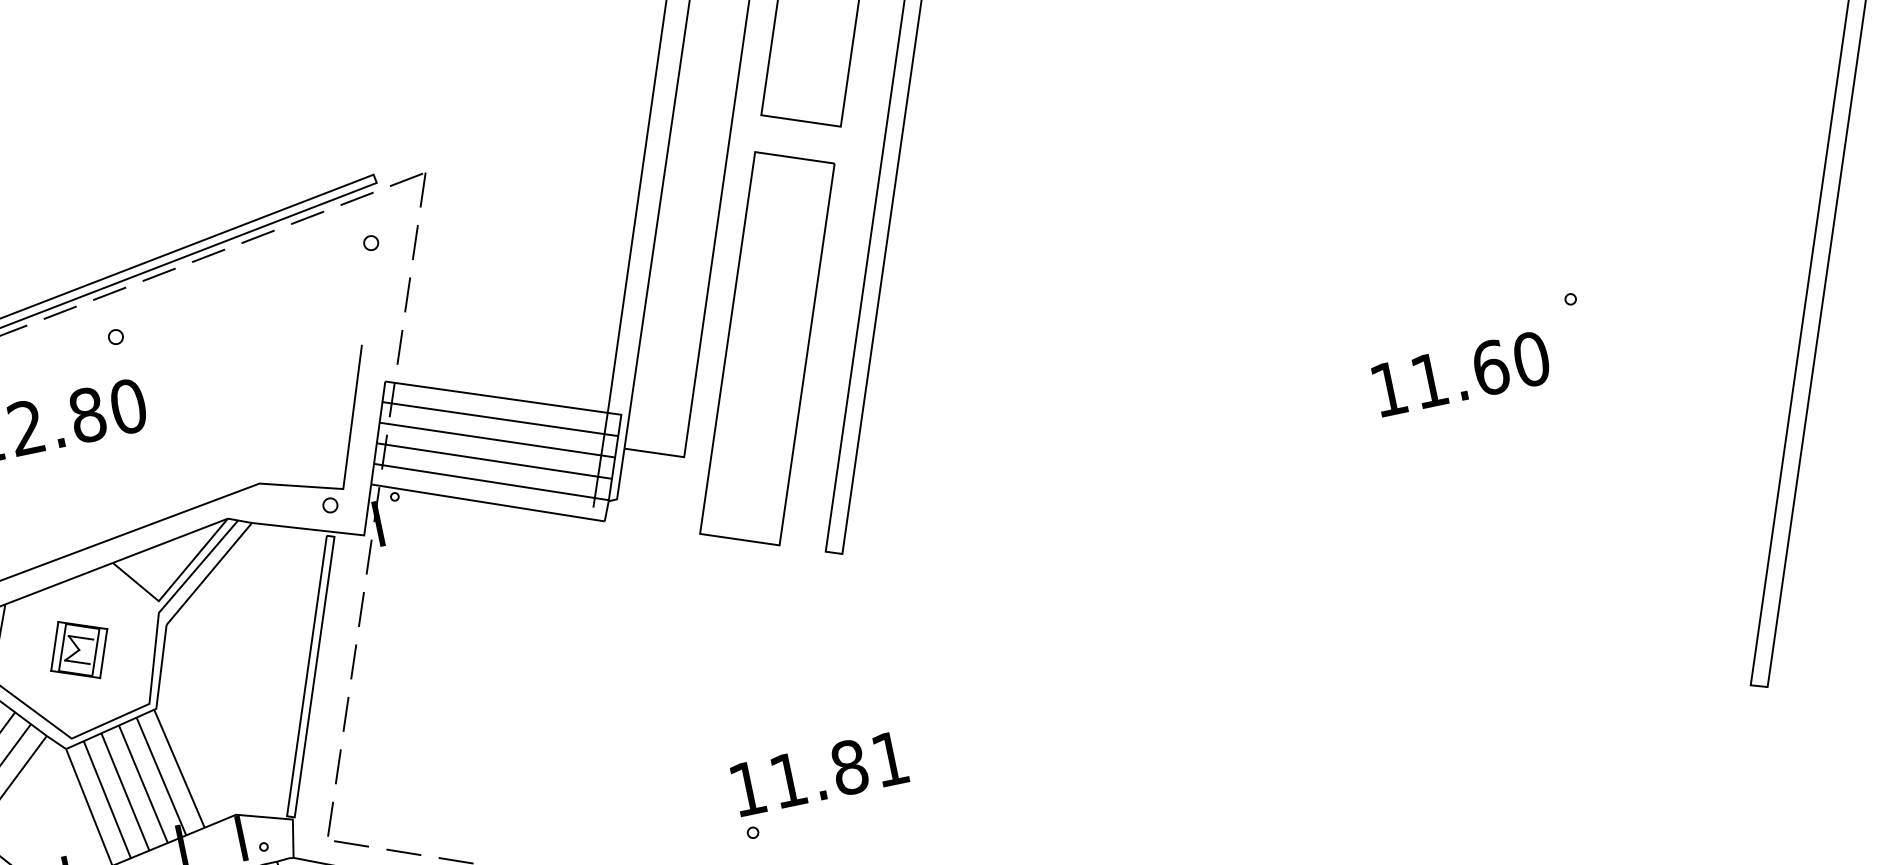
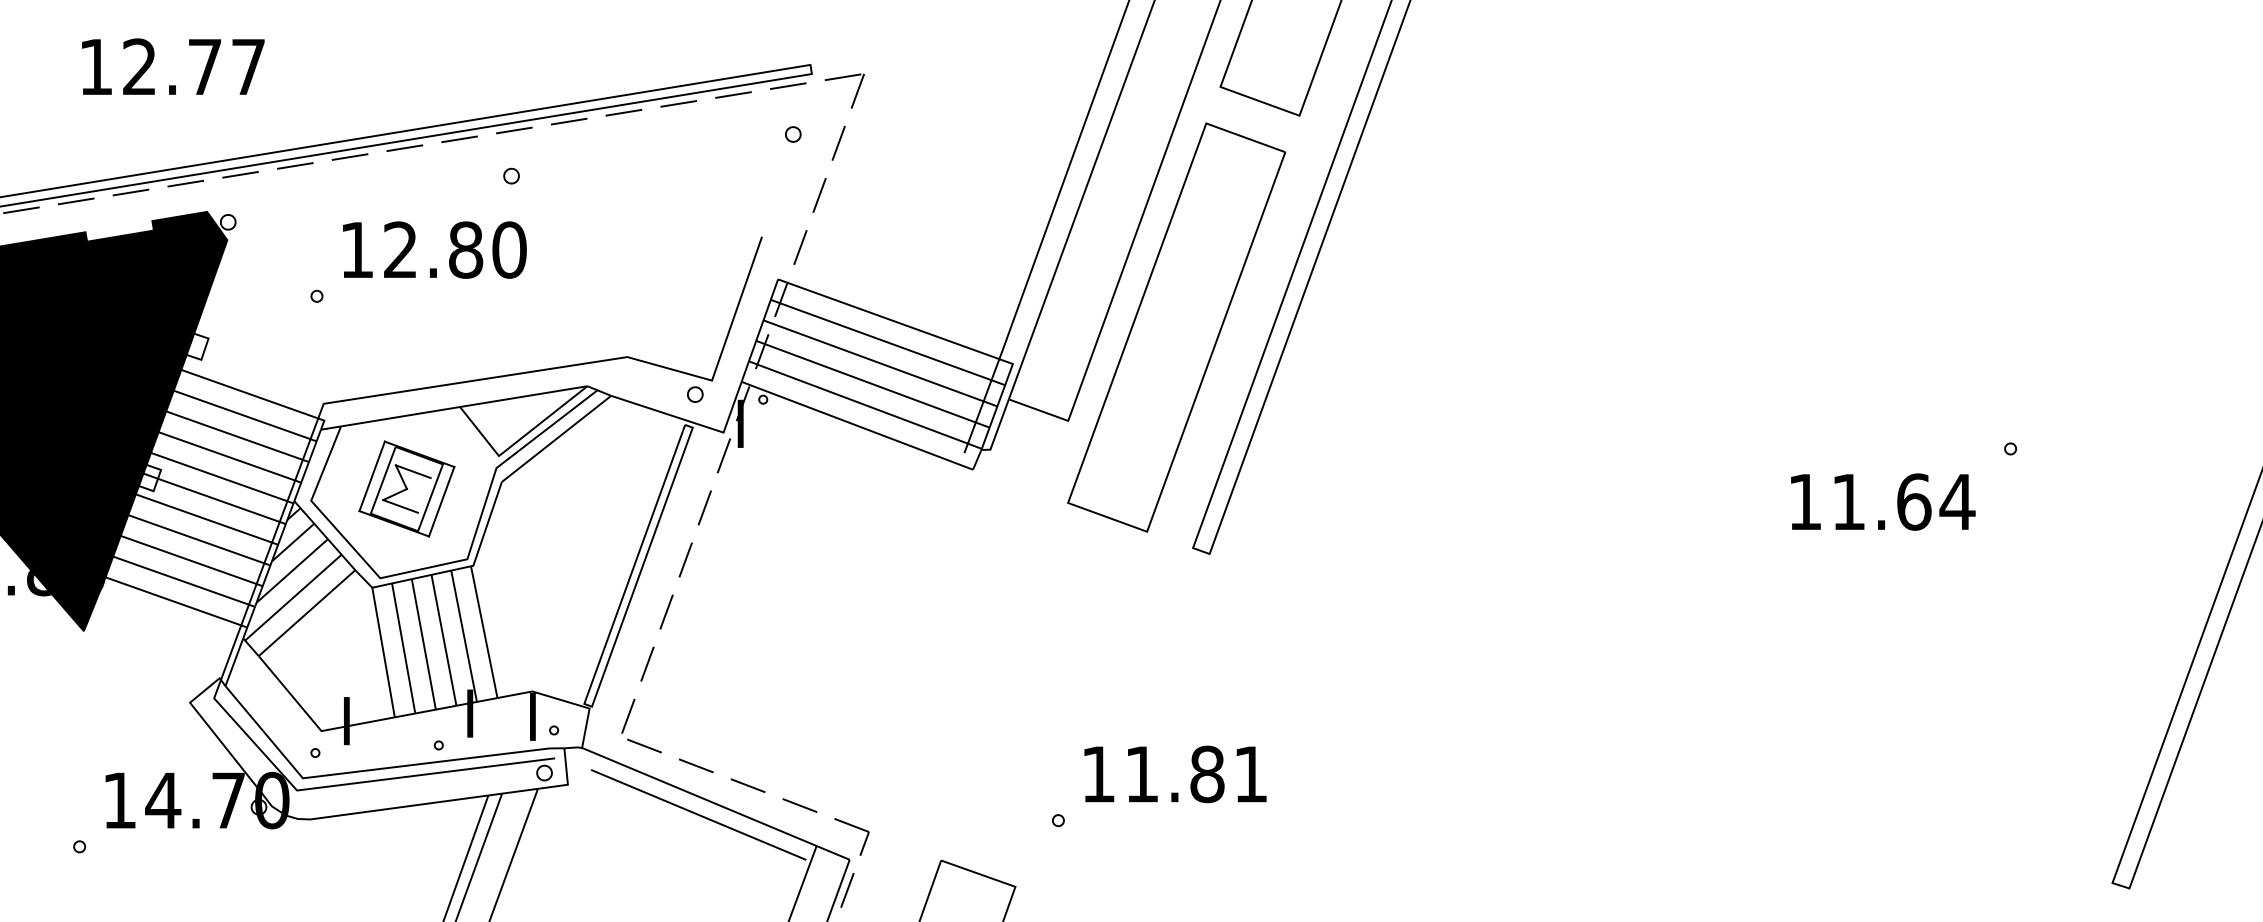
text: (1531, 358) -> (1957, 501), 11.60 -> 11.64
part: (78, 649) -> (406, 488), size x1.43
text: (819, 773) -> (1175, 774), moved

